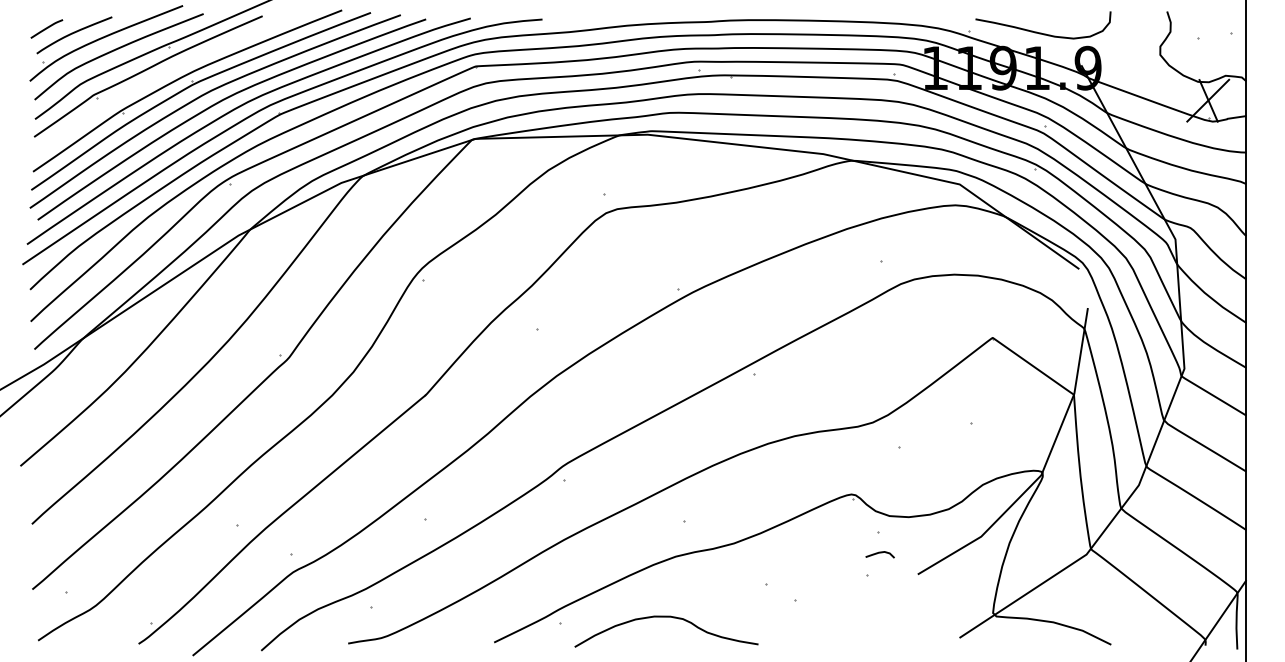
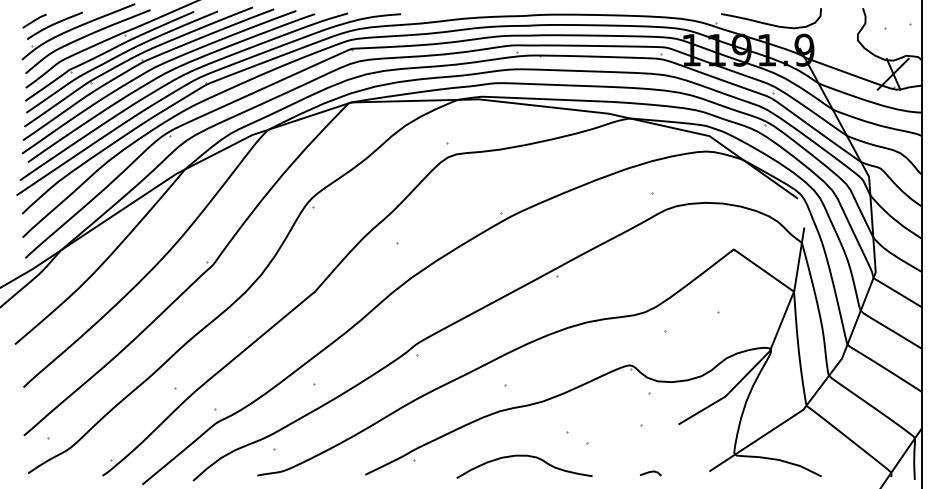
curve: (161, 76) -> (119, 56), added
curve: (879, 553) -> (650, 472), moved
curve: (666, 617) -> (524, 456), moved

